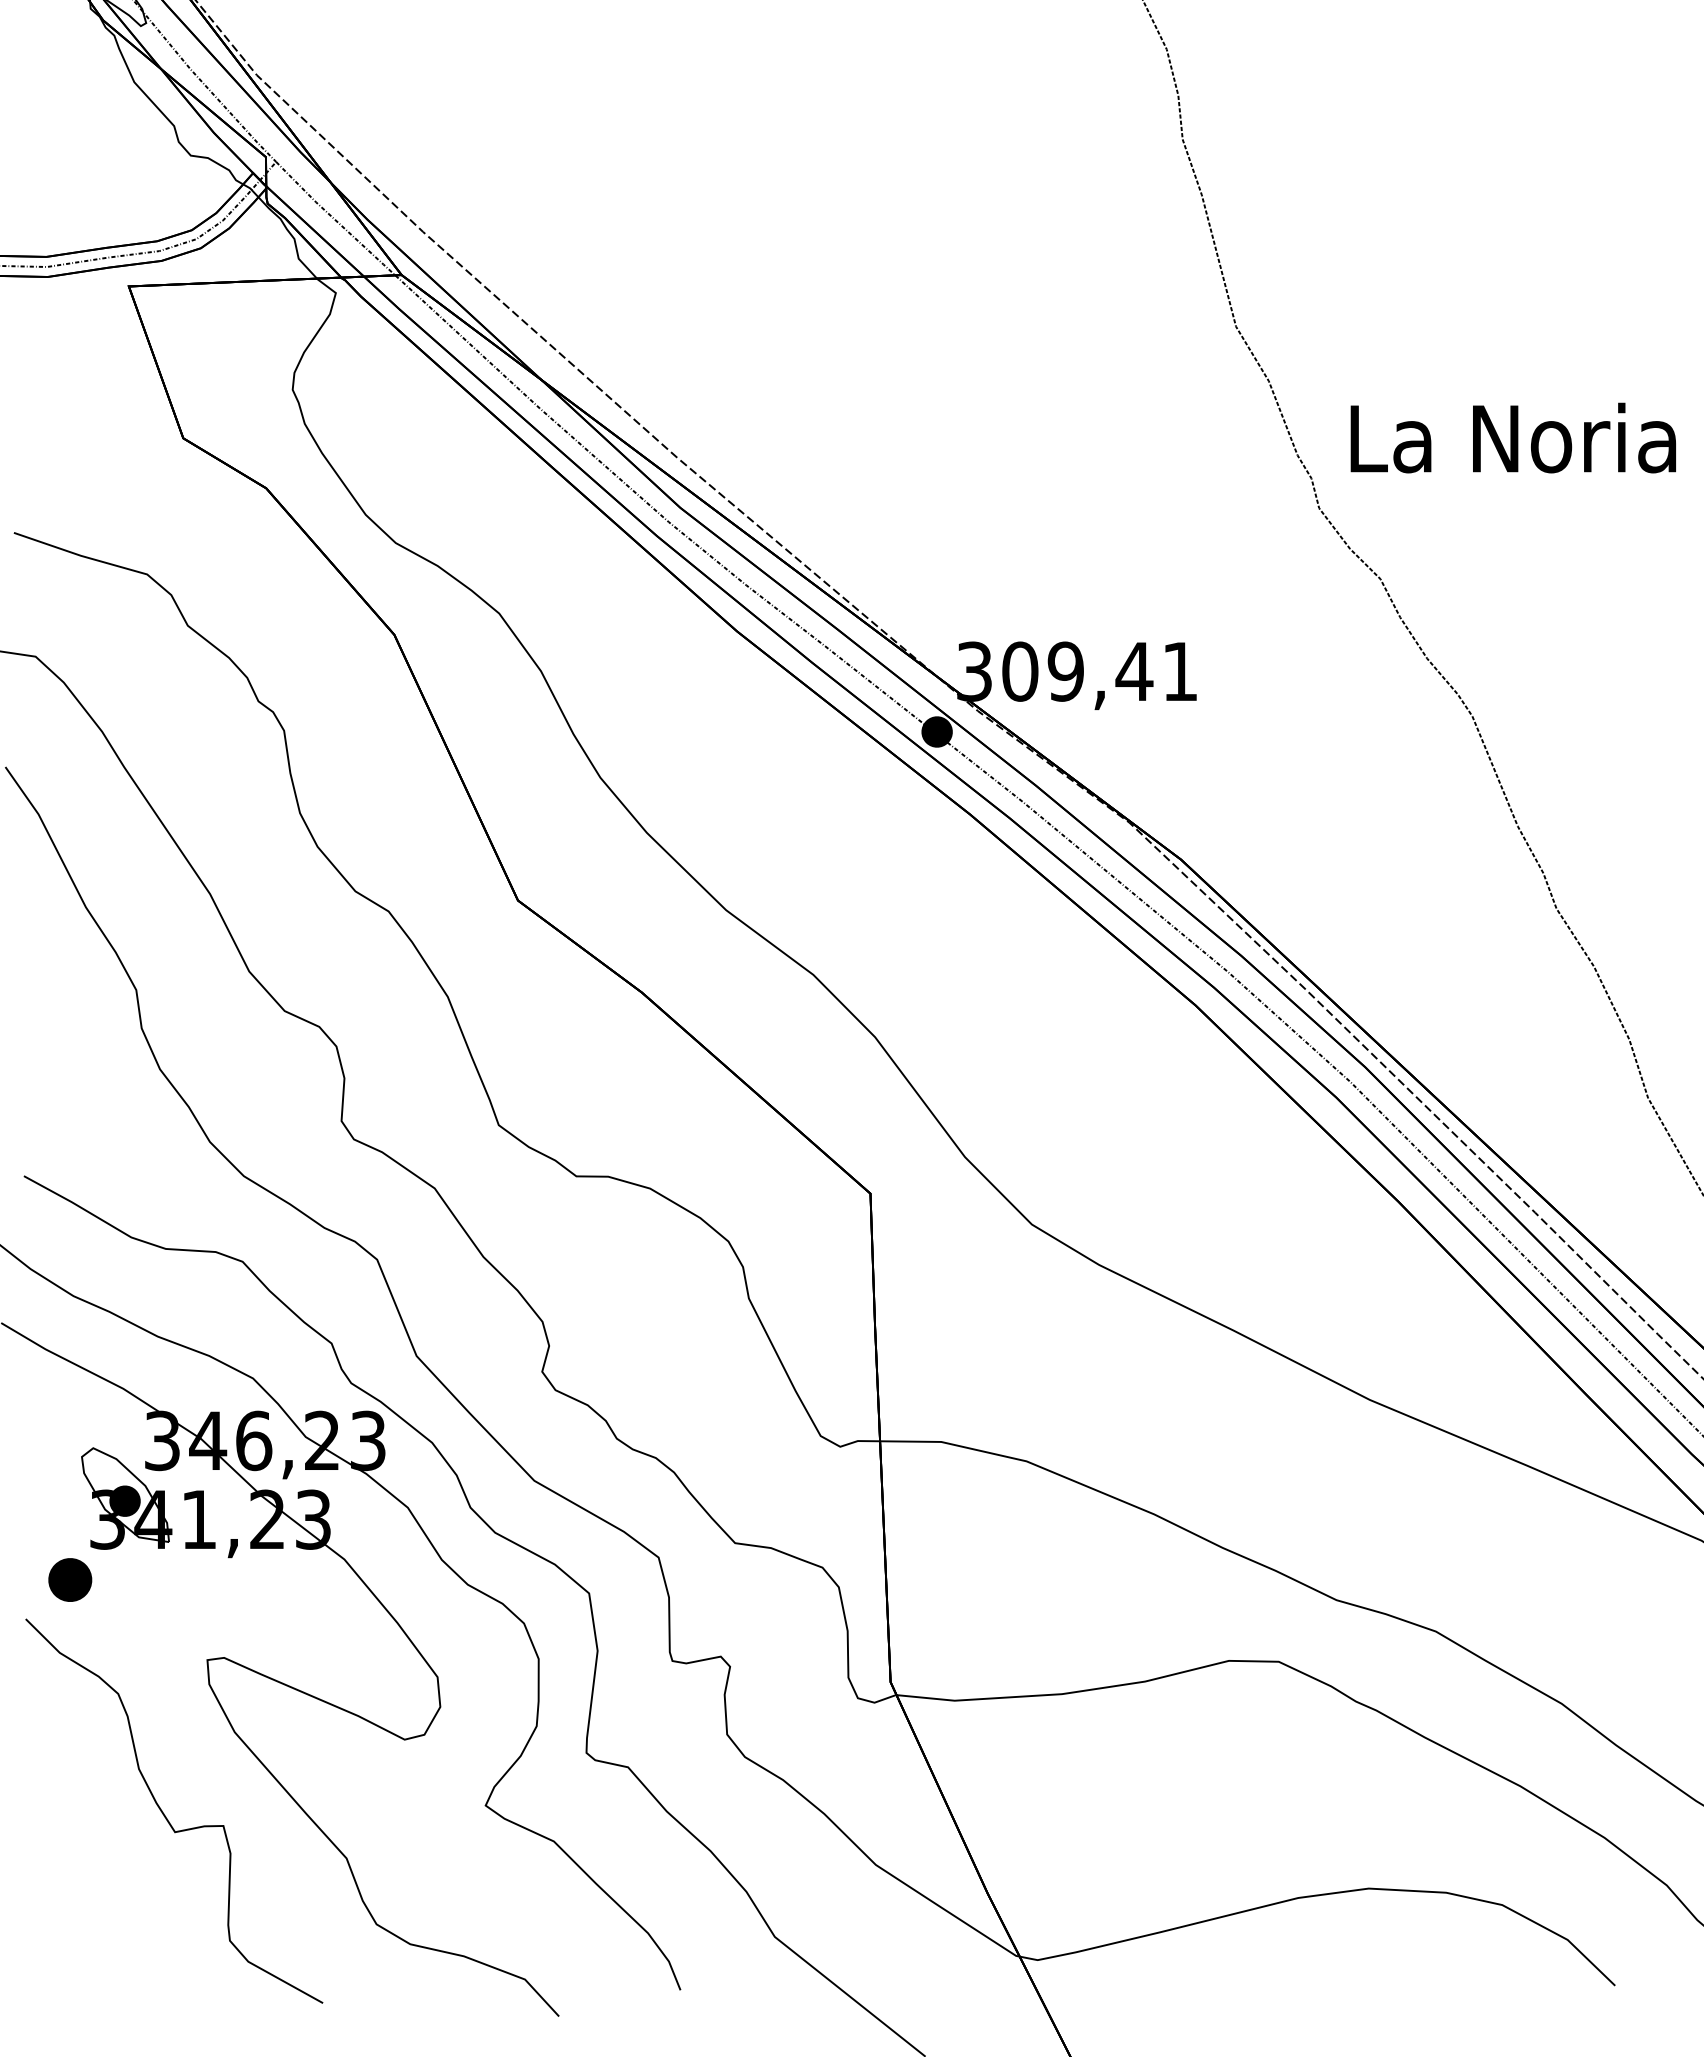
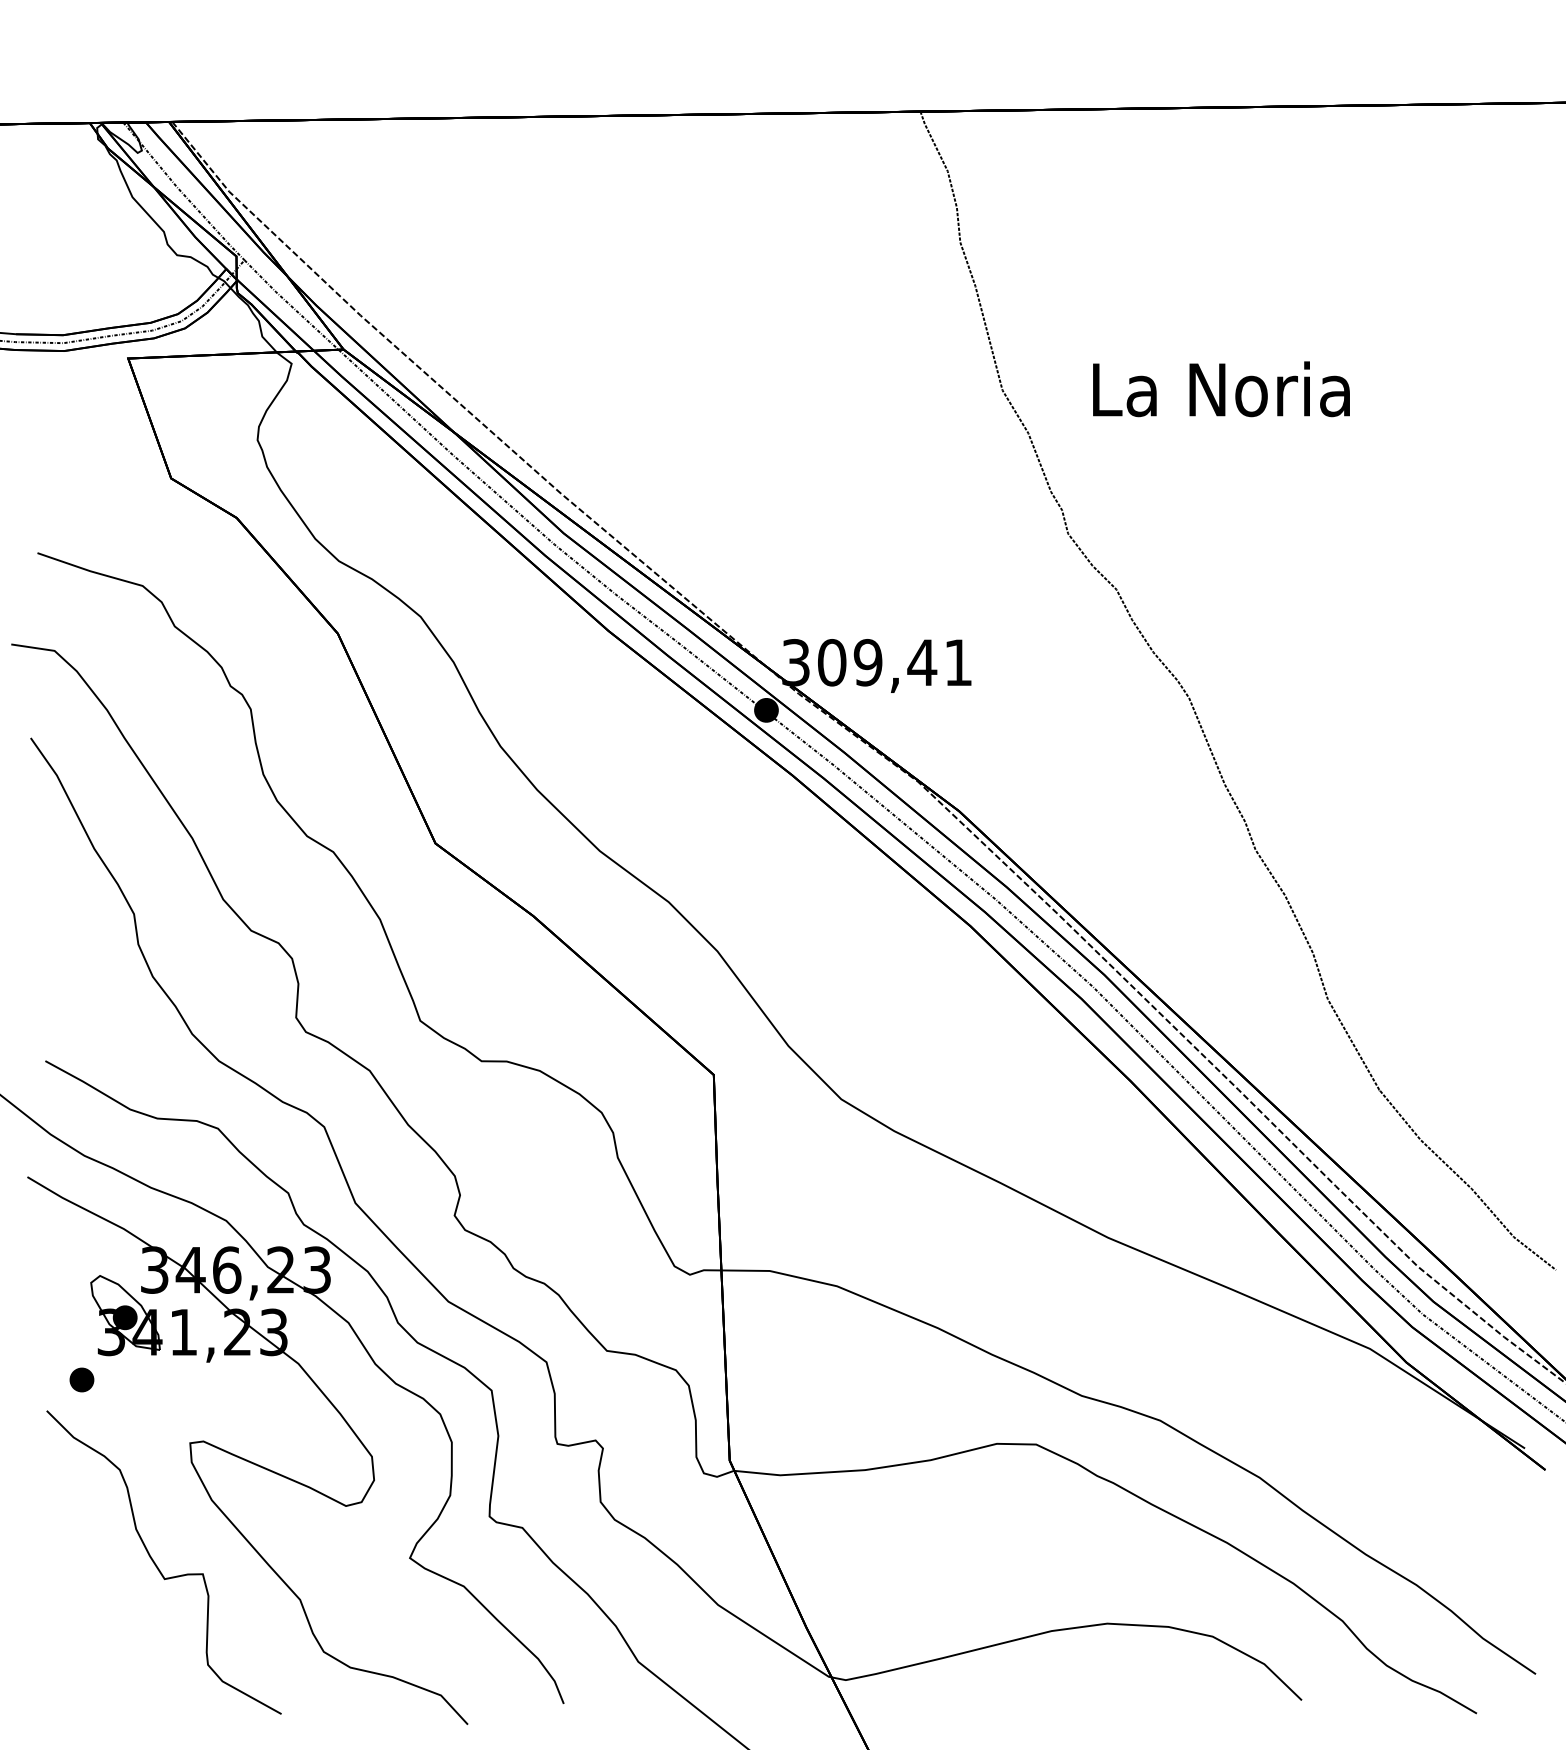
text: (1513, 438) -> (1221, 389), moved
part: (69, 1579) -> (81, 1379), size x0.71

